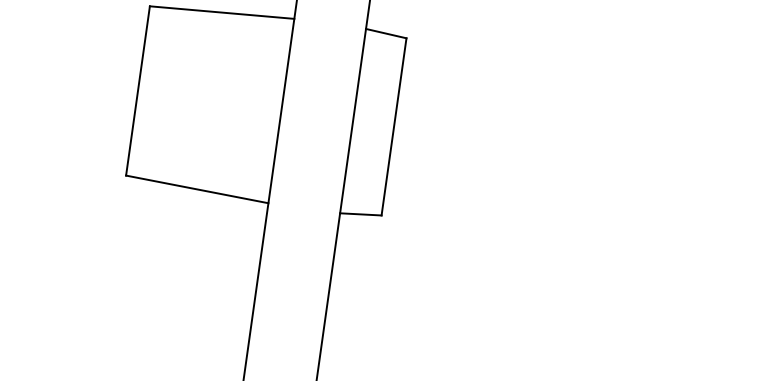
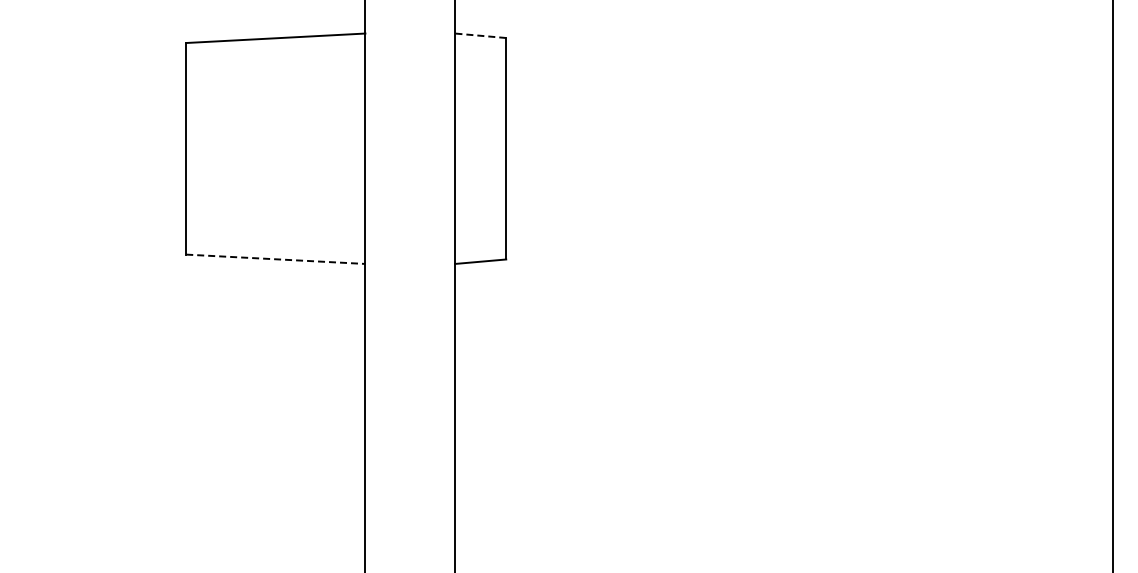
line: (386, 33) -> (480, 35), solid -> dashed
line: (196, 189) -> (275, 259), solid -> dashed

